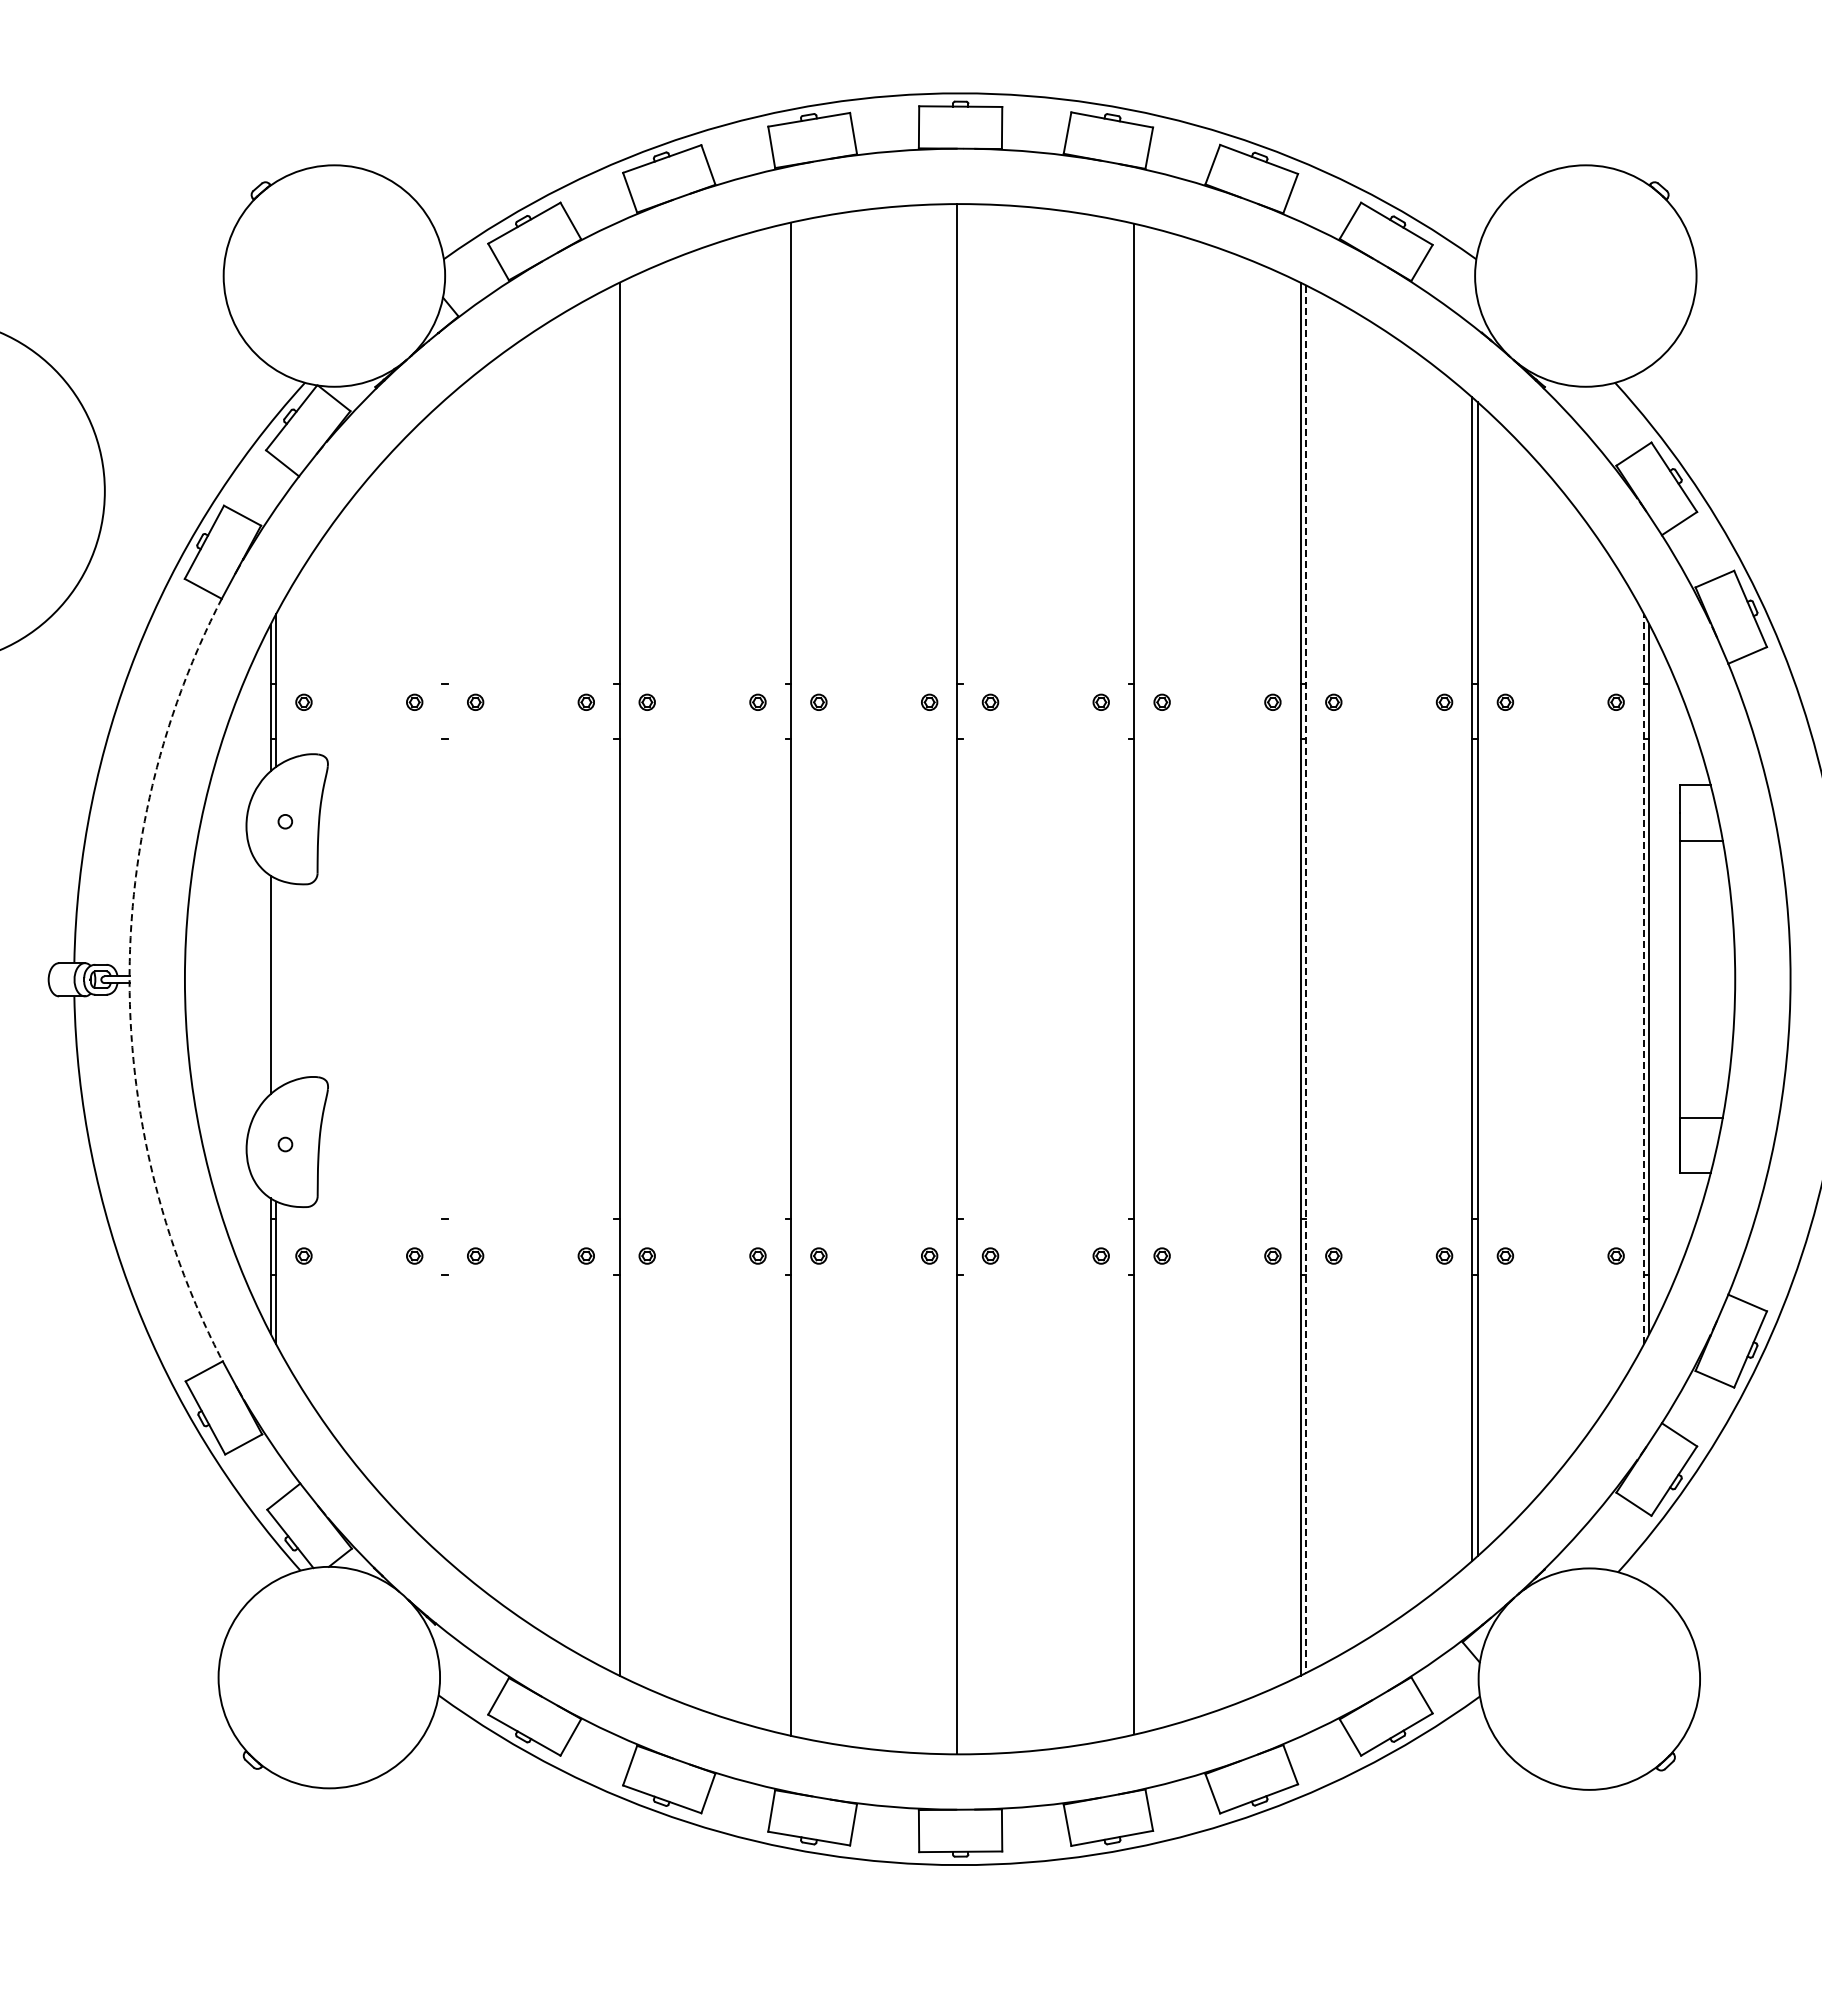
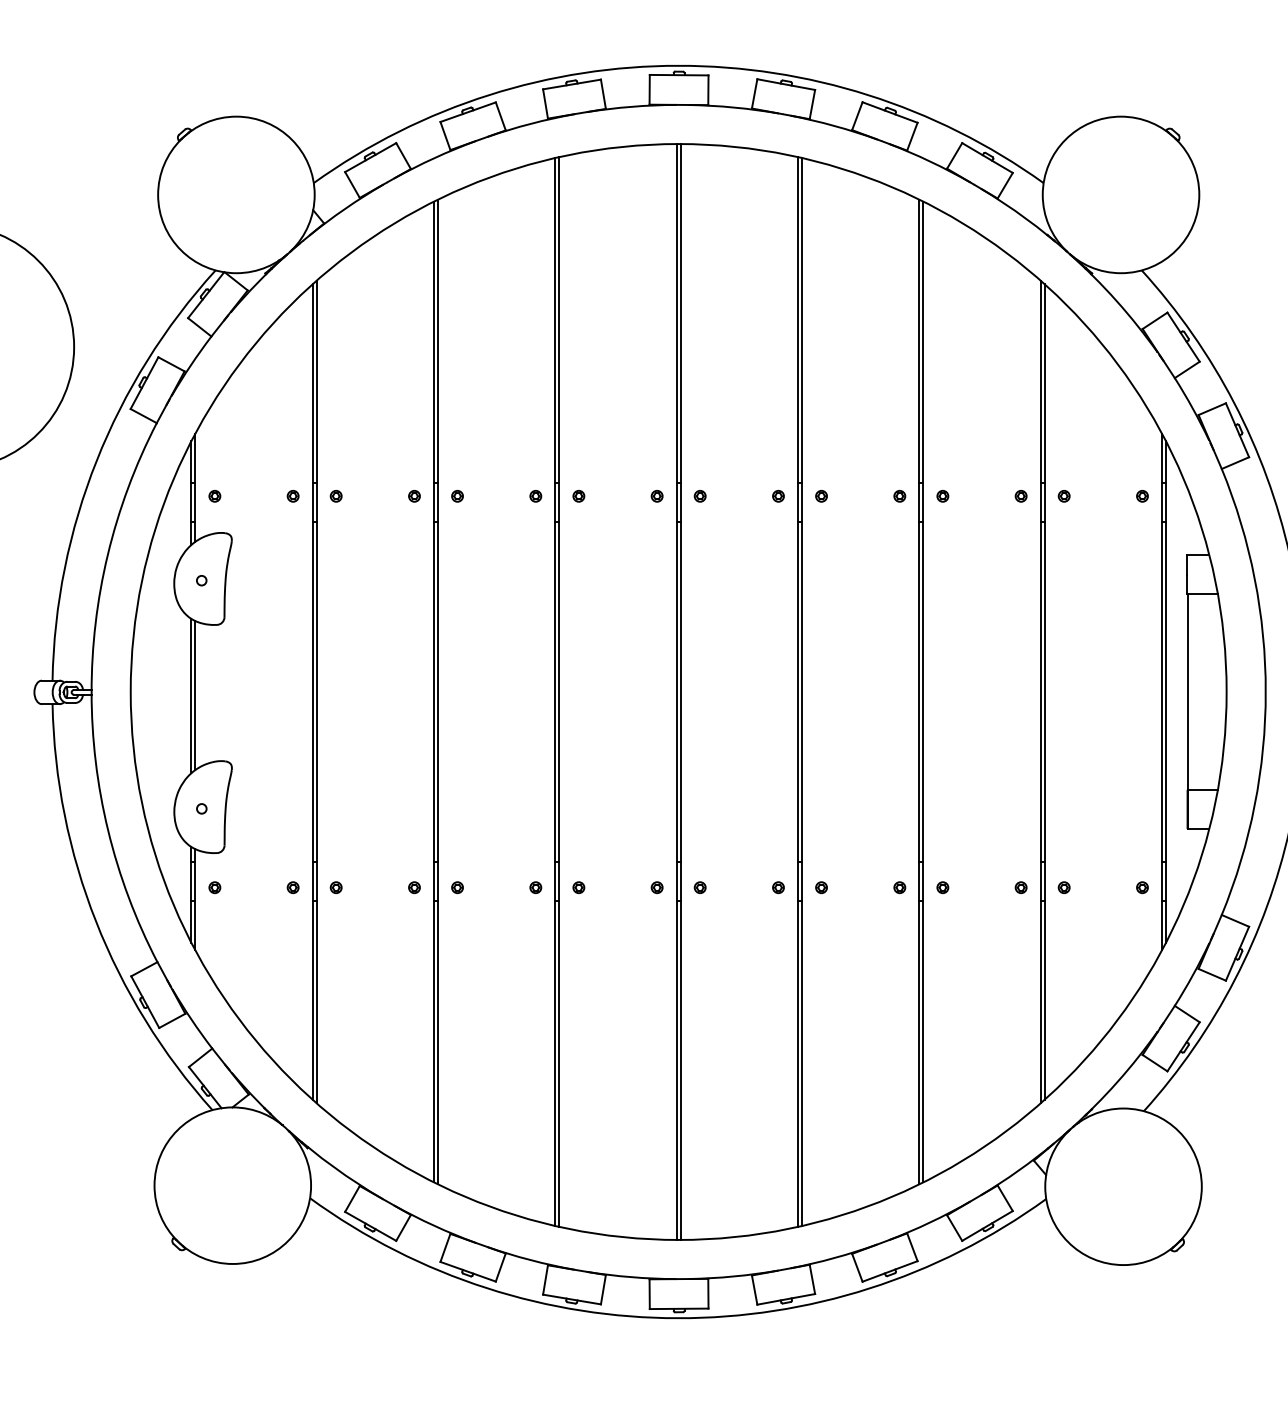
line: (614, 978) -> (434, 691), added
line: (785, 978) -> (555, 691), added
line: (1128, 978) -> (797, 691), added
line: (1643, 978) -> (1161, 691), dashed -> solid
line: (442, 979) -> (312, 692), added
line: (447, 979) -> (316, 692), added
line: (962, 979) -> (680, 692), added
line: (1306, 979) -> (923, 692), dashed -> solid
arc: (129, 980) -> (91, 692), dashed -> solid
line: (276, 983) -> (195, 695), added

